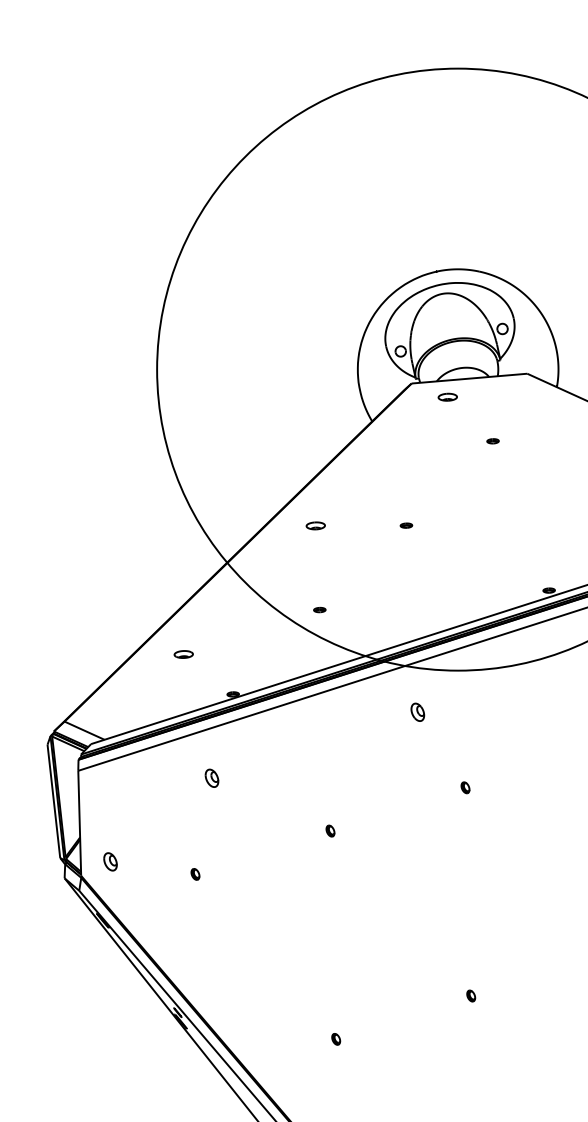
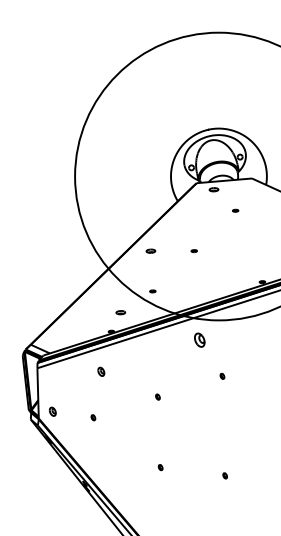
part: (183, 654) -> (120, 312), moved
part: (417, 712) -> (199, 340), size x1.6
part: (335, 1039) -> (160, 467), moved

